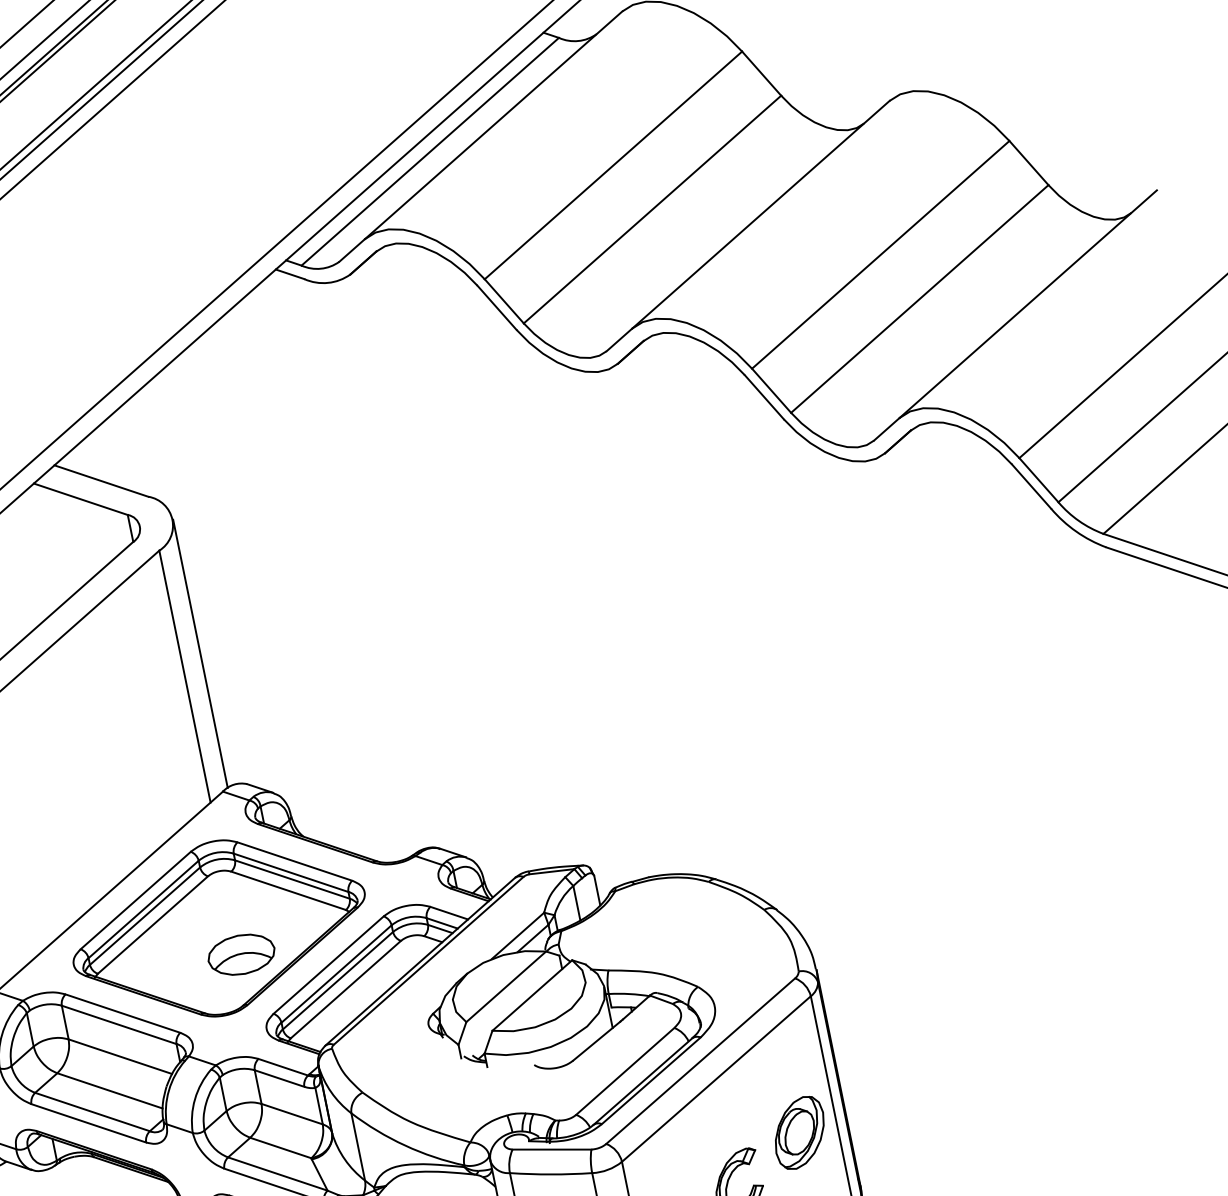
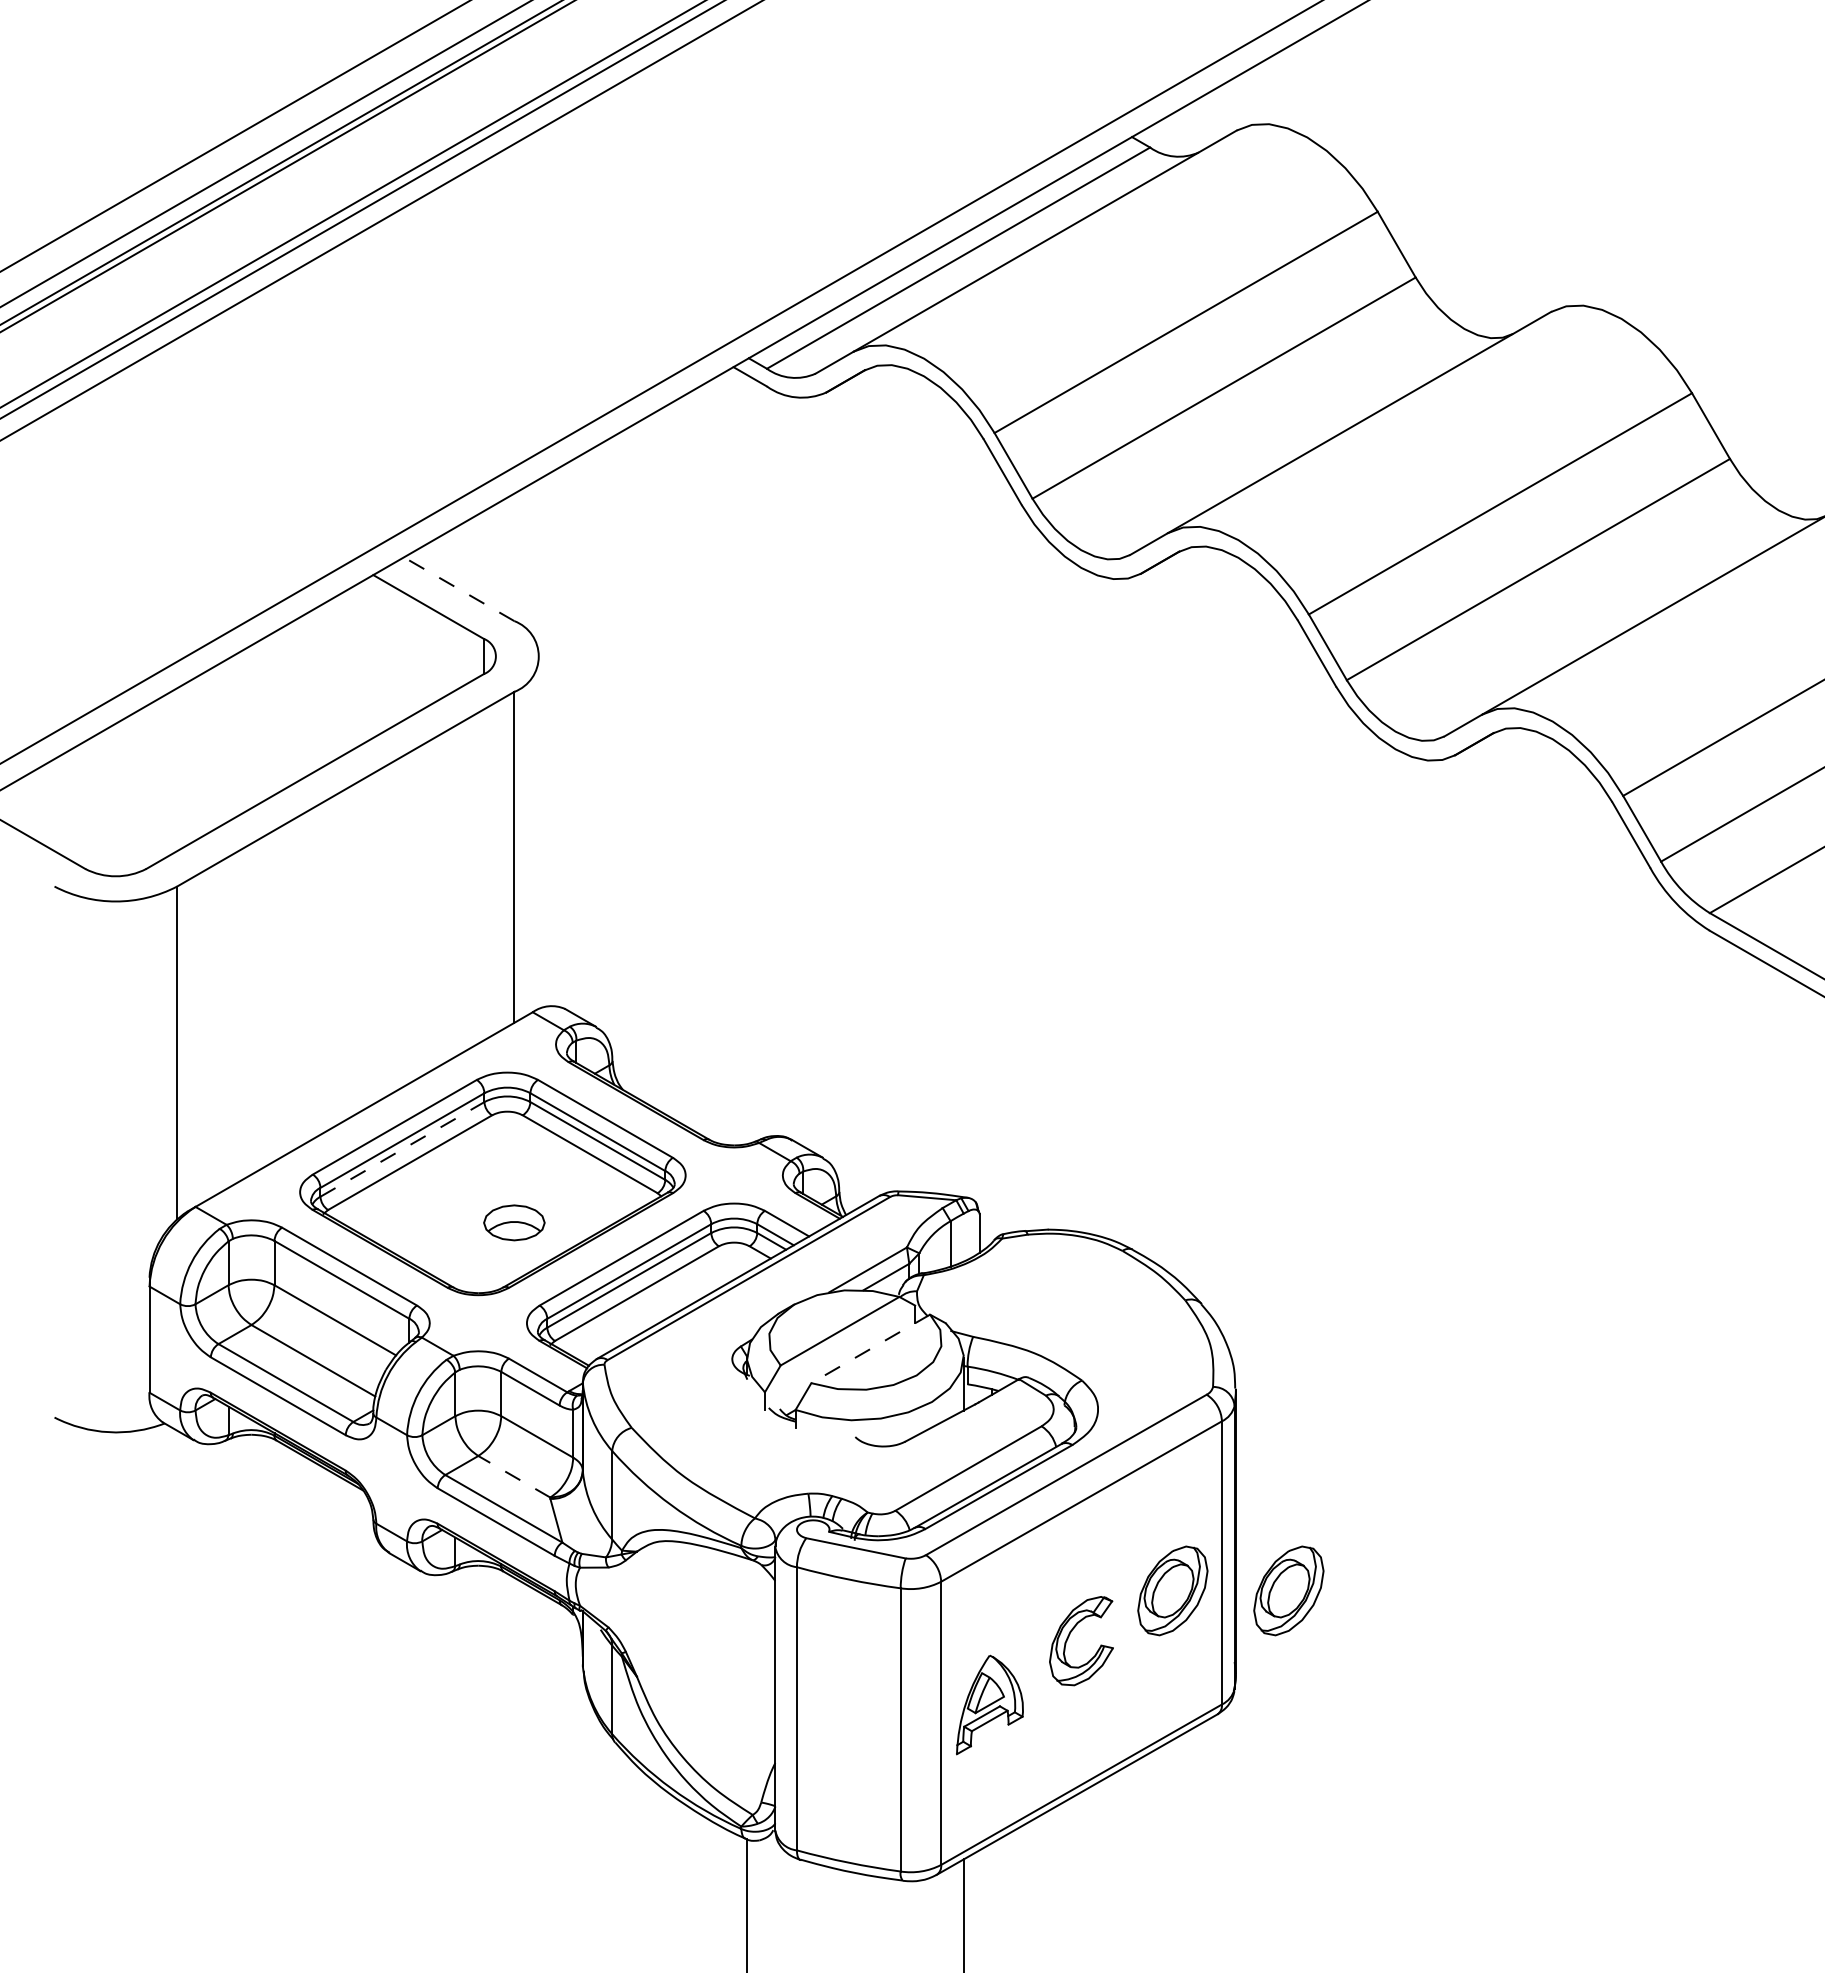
line: (101, 481) -> (459, 589), solid -> dashed
line: (200, 653) -> (539, 832), removed
line: (145, 916) -> (402, 1149), solid -> dashed
part: (241, 954) -> (514, 1222), size x0.7
line: (532, 995) -> (870, 1348), solid -> dashed
part: (887, 1114) -> (1288, 1590), added
line: (280, 1147) -> (514, 1476), solid -> dashed

